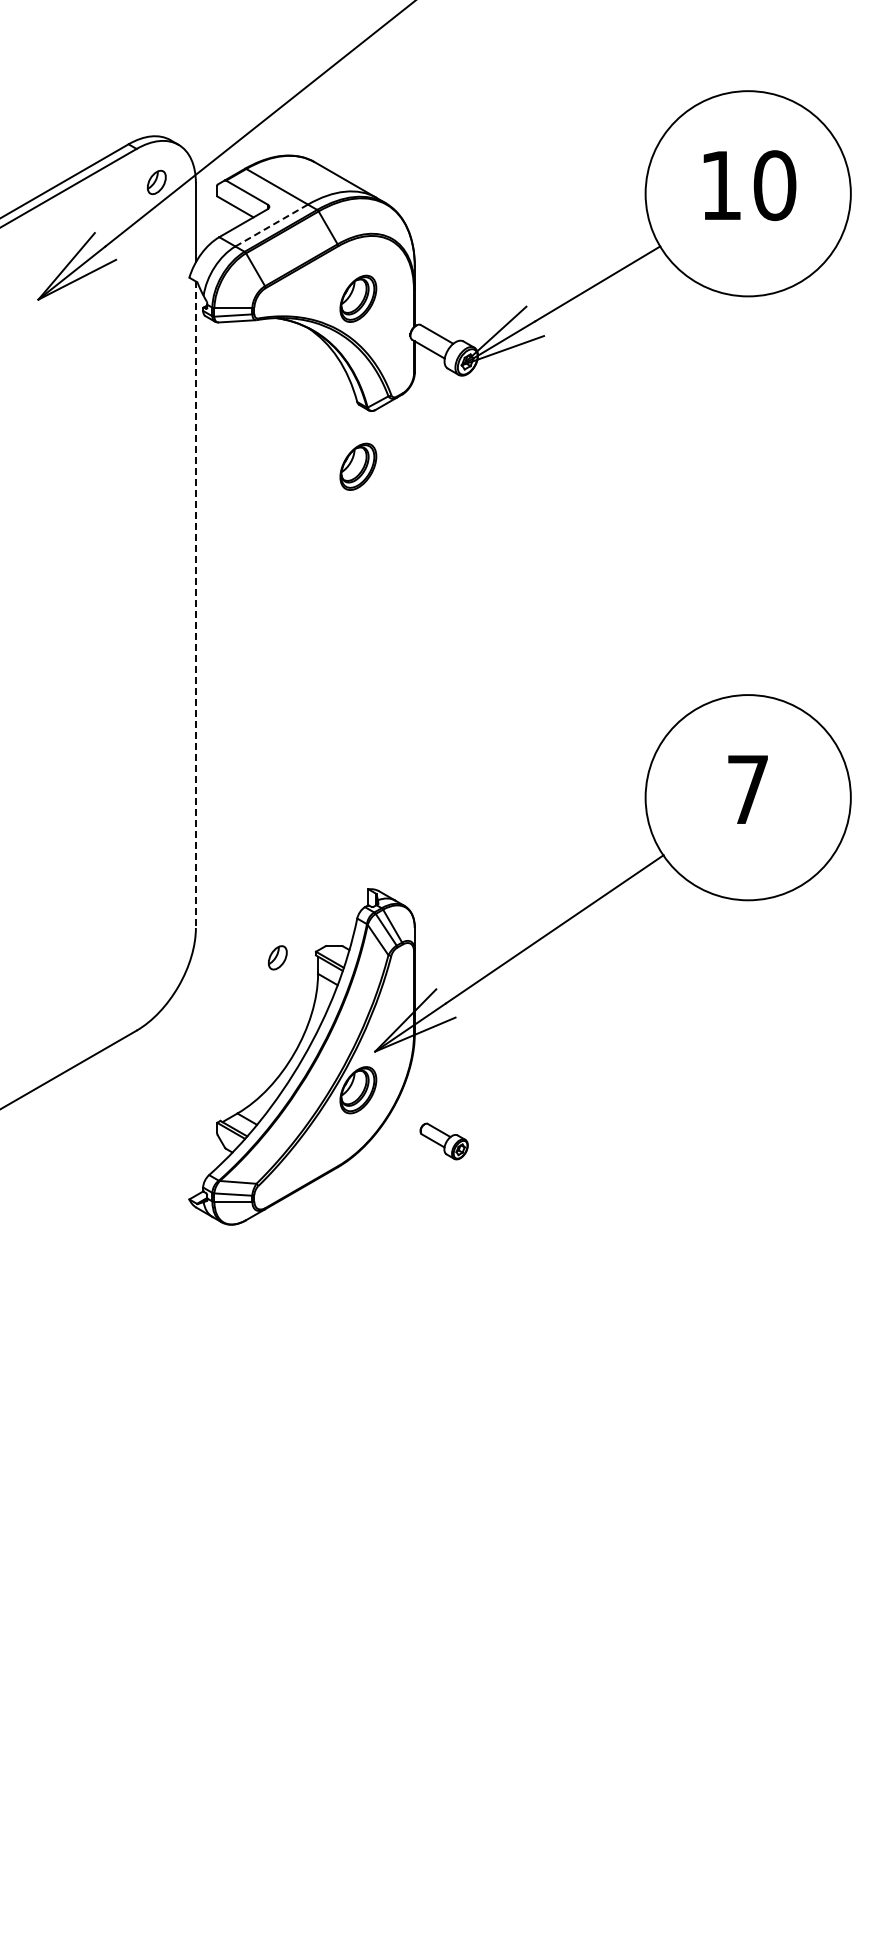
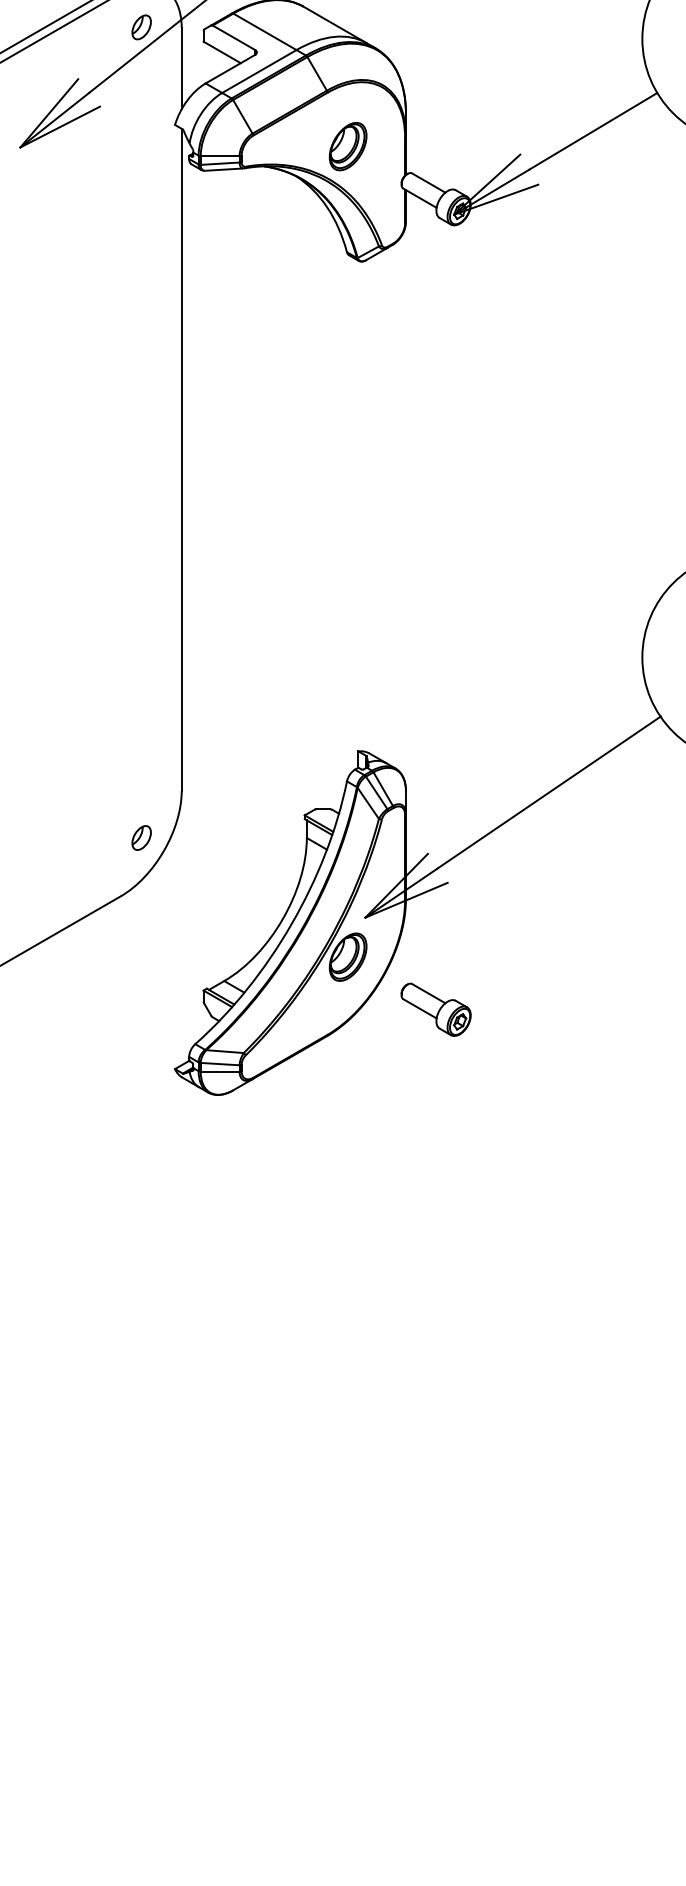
line: (271, 225) -> (259, 71), dashed -> solid
part: (358, 466) -> (348, 318), removed
line: (195, 605) -> (181, 460), dashed -> solid
part: (277, 957) -> (141, 837), moved
part: (443, 1141) -> (435, 1009), size x1.43

